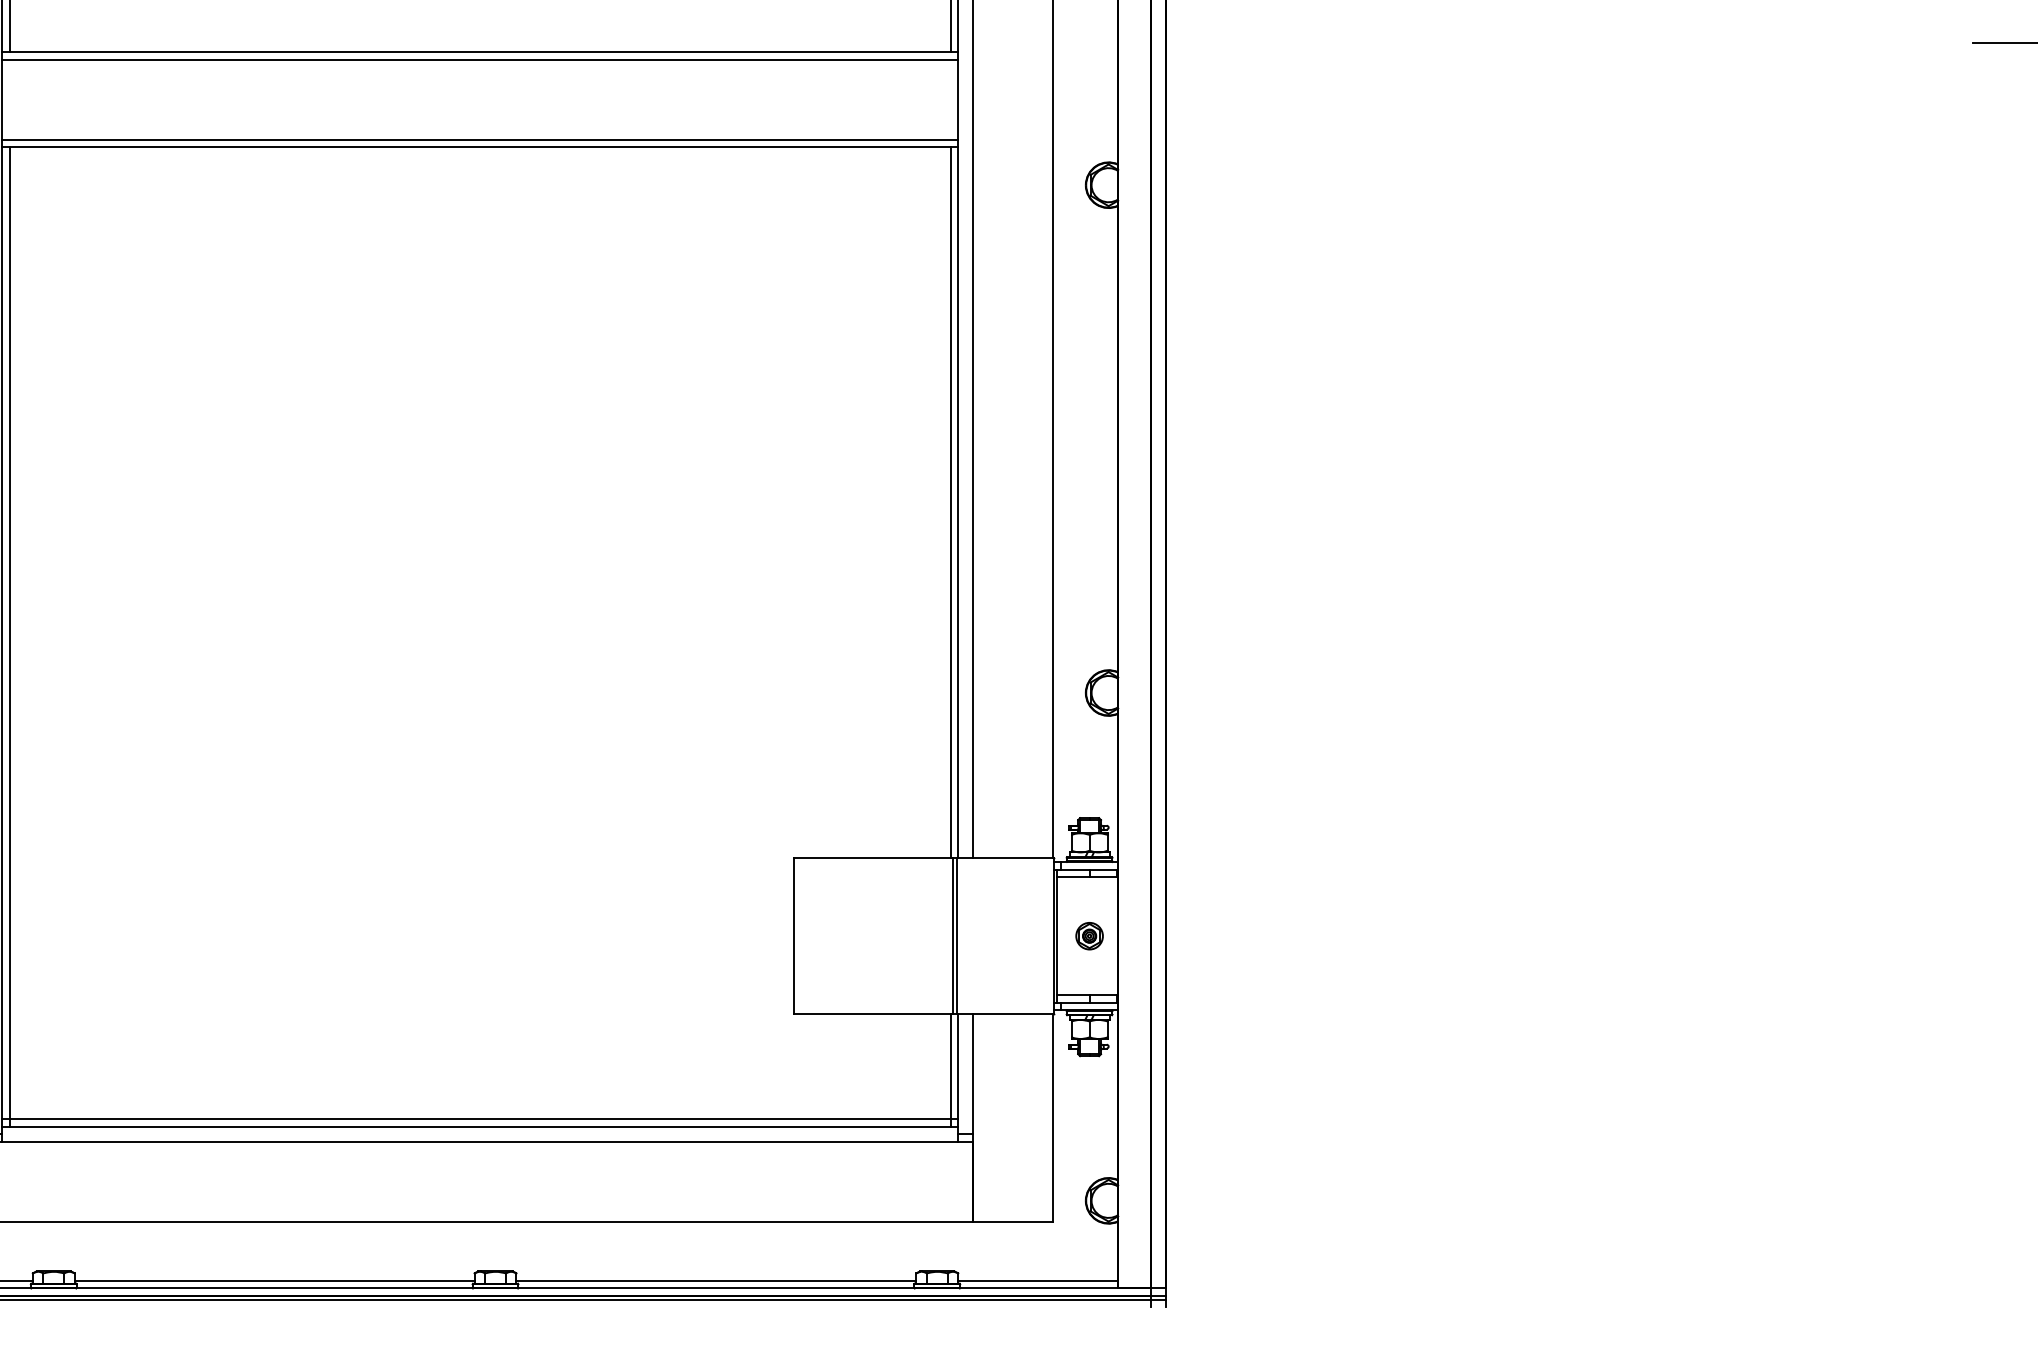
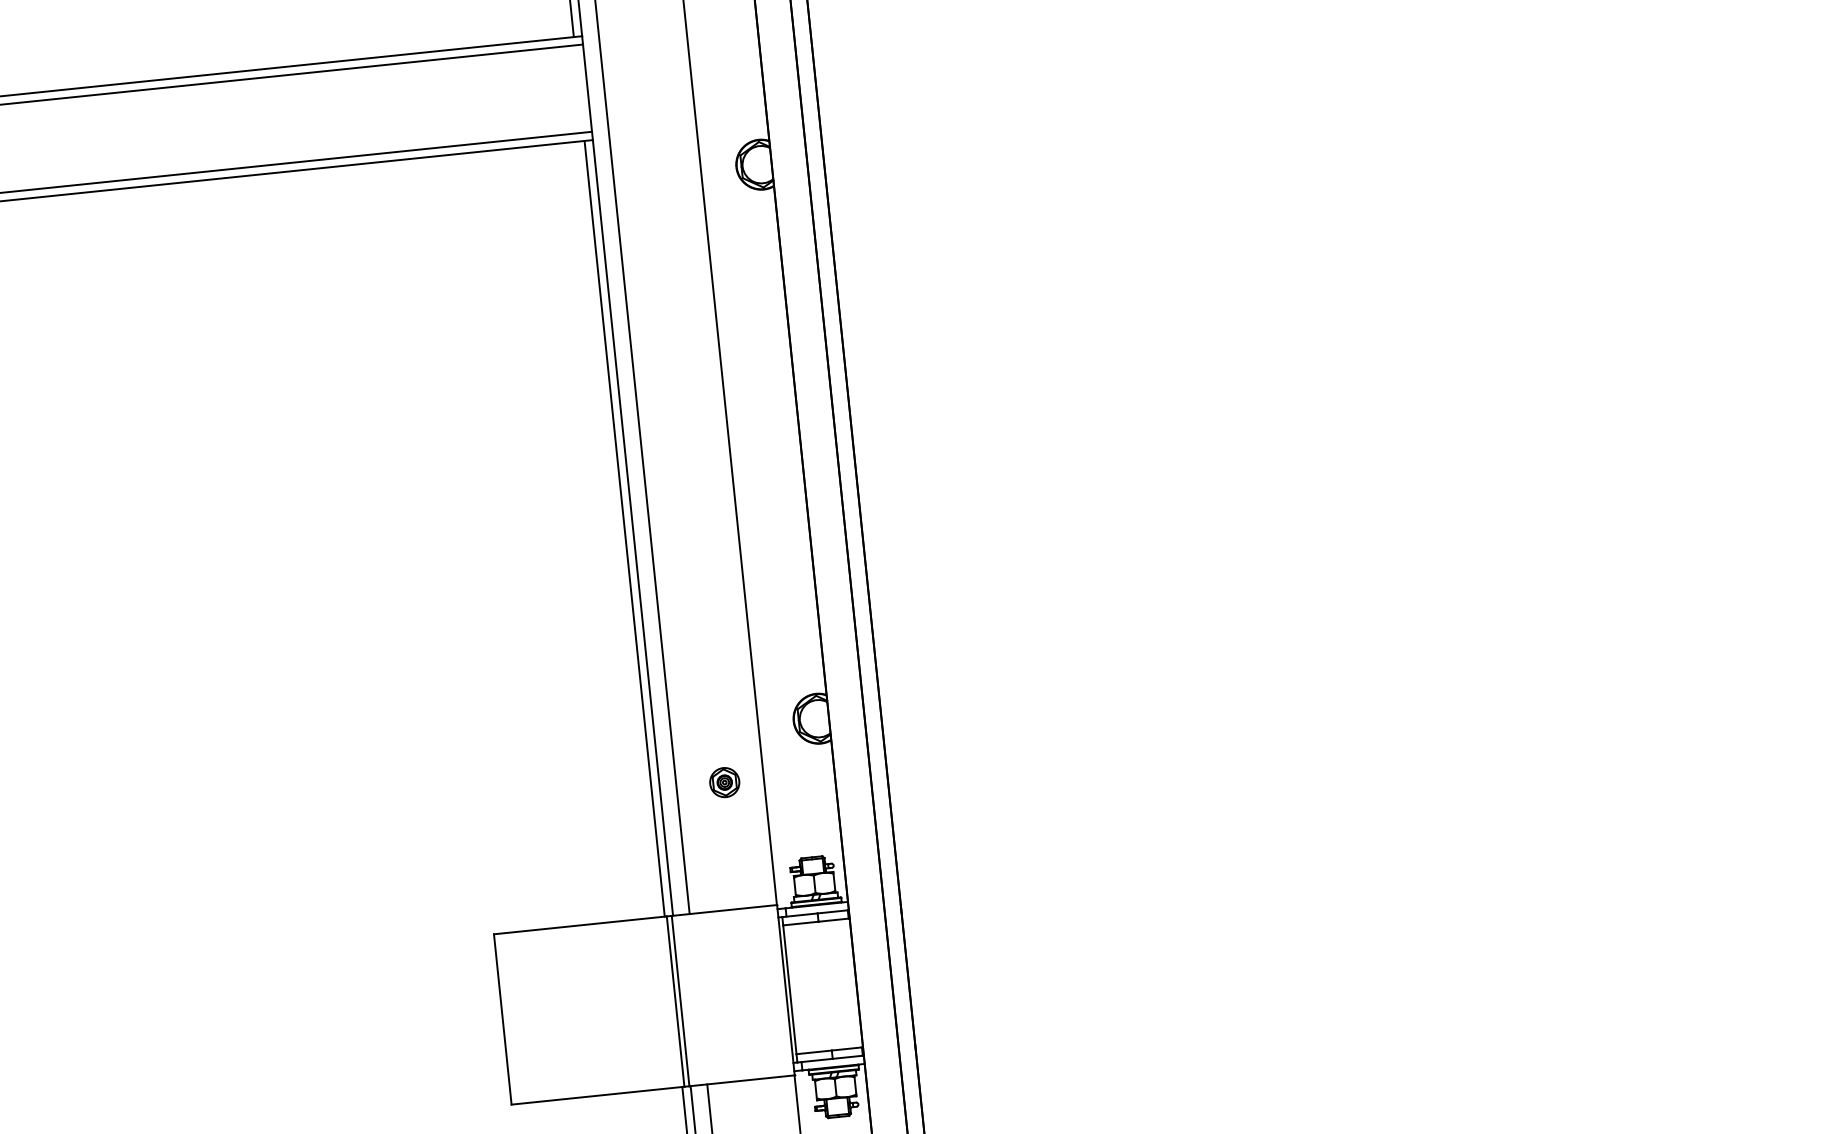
part: (1089, 936) -> (724, 782), moved

